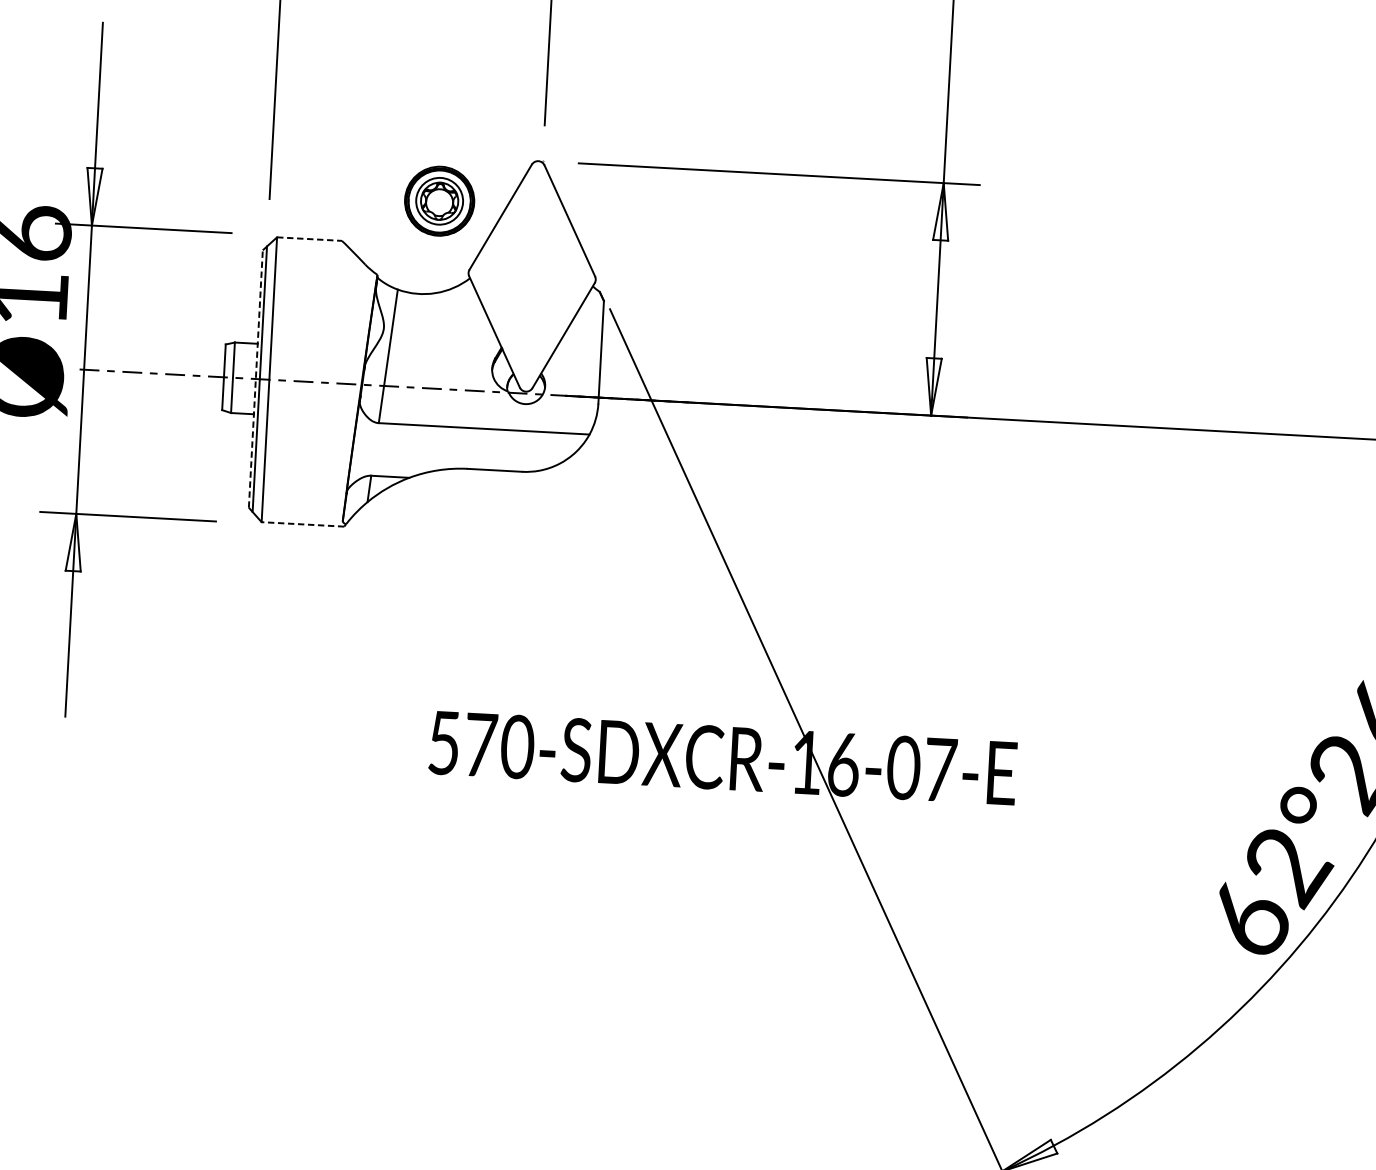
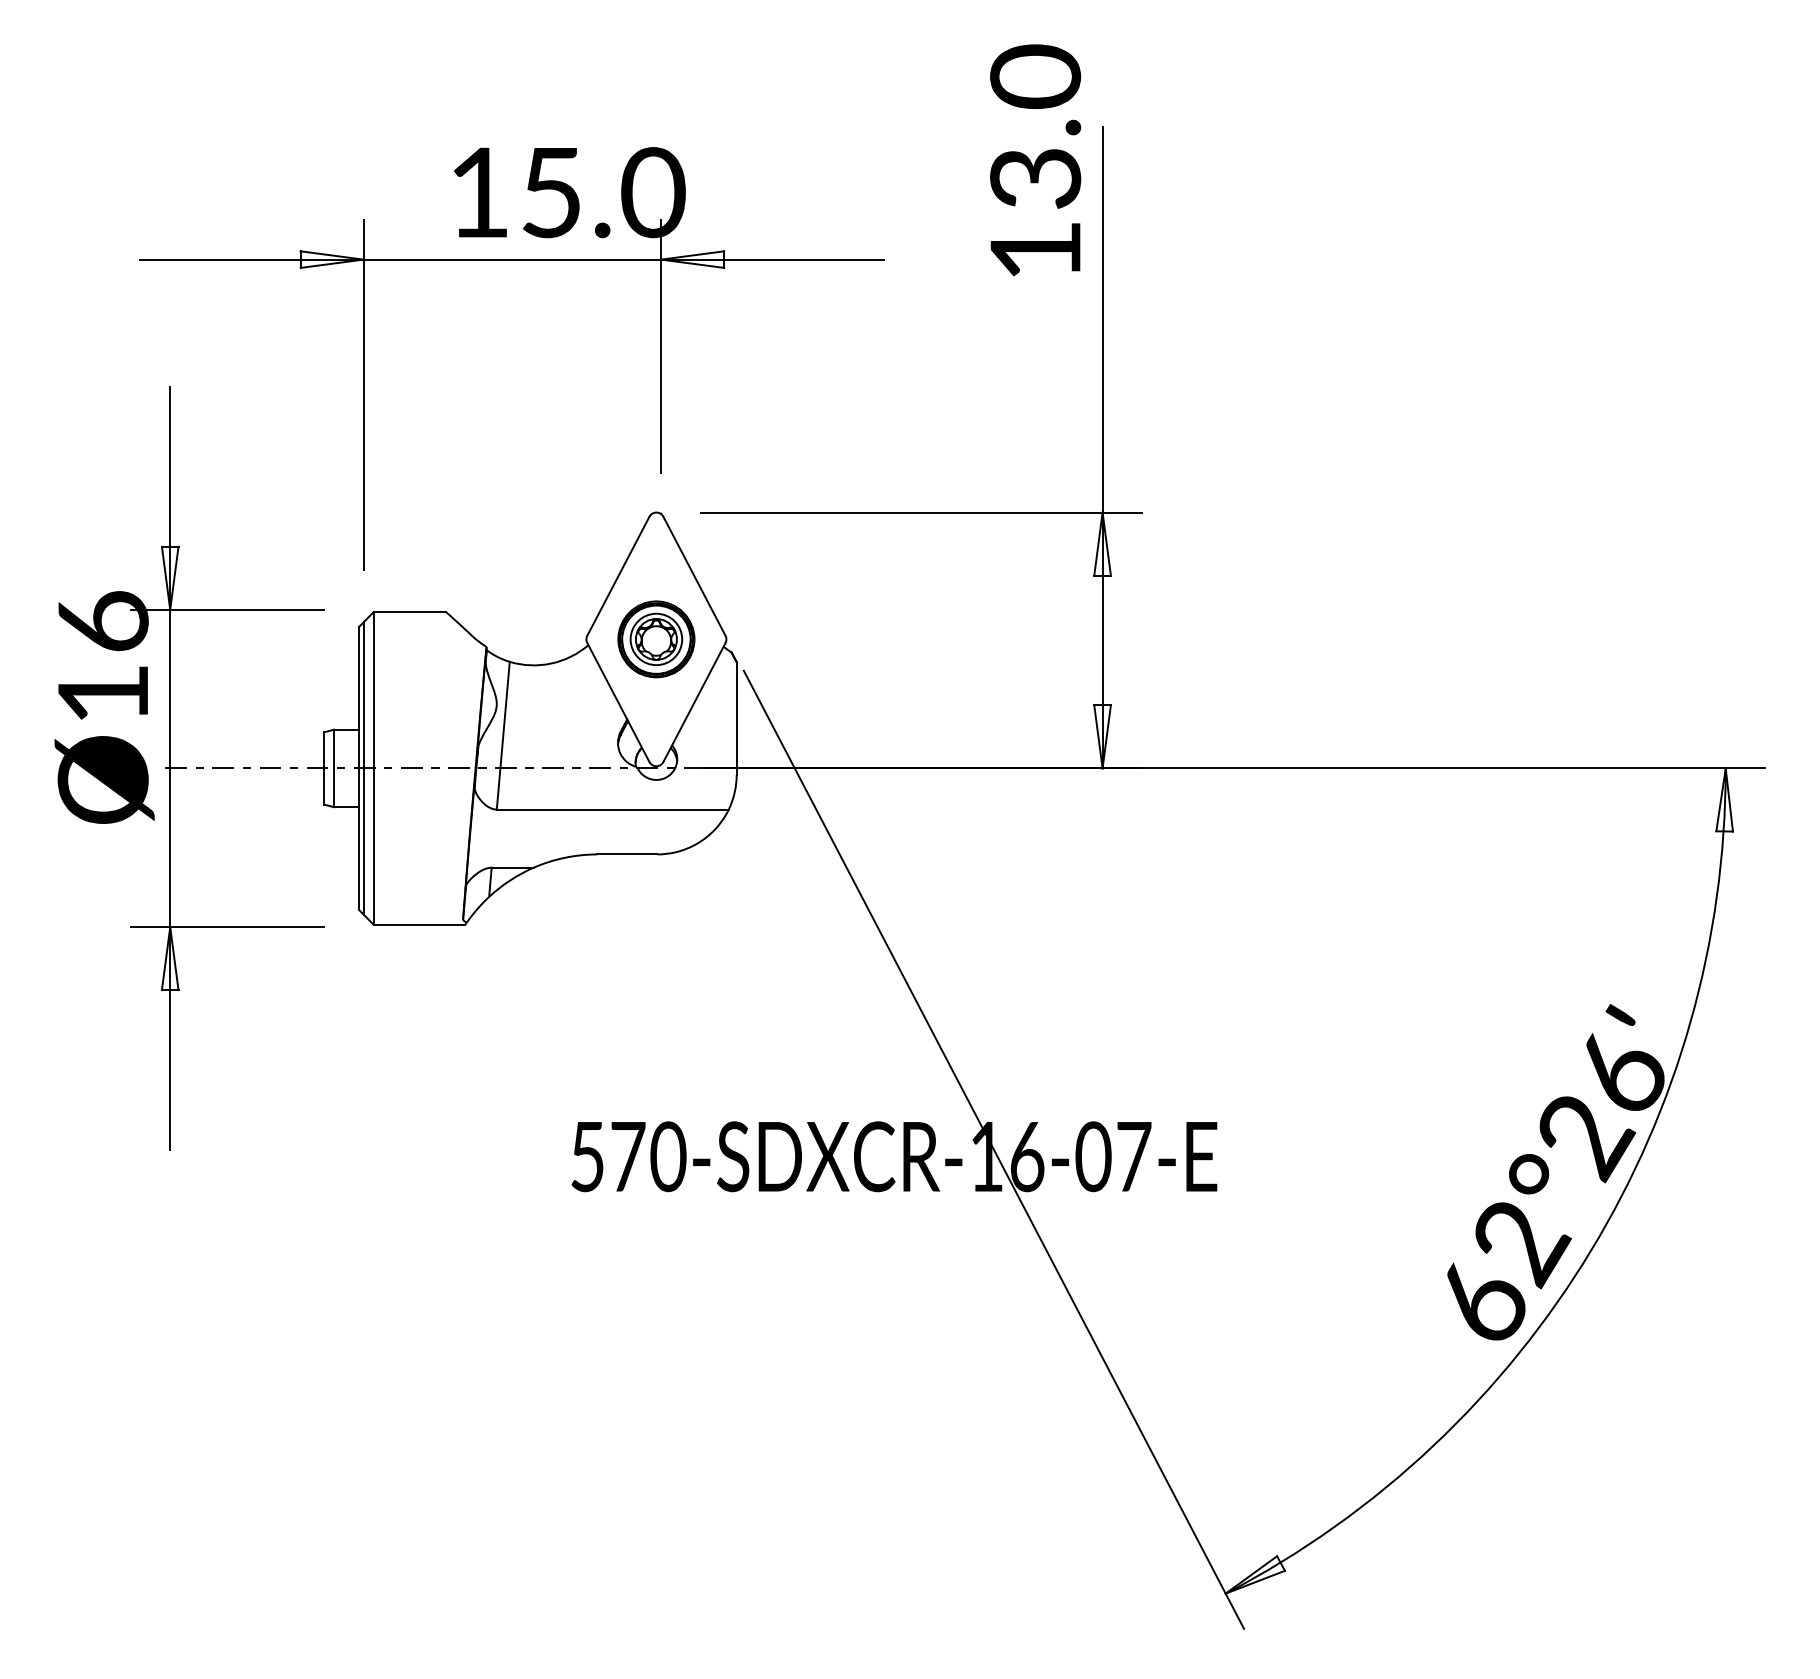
part: (439, 201) -> (656, 639), moved
line: (309, 238) -> (409, 611), dashed -> solid
line: (256, 379) -> (359, 768), dashed -> solid
line: (302, 524) -> (419, 925), dashed -> solid

